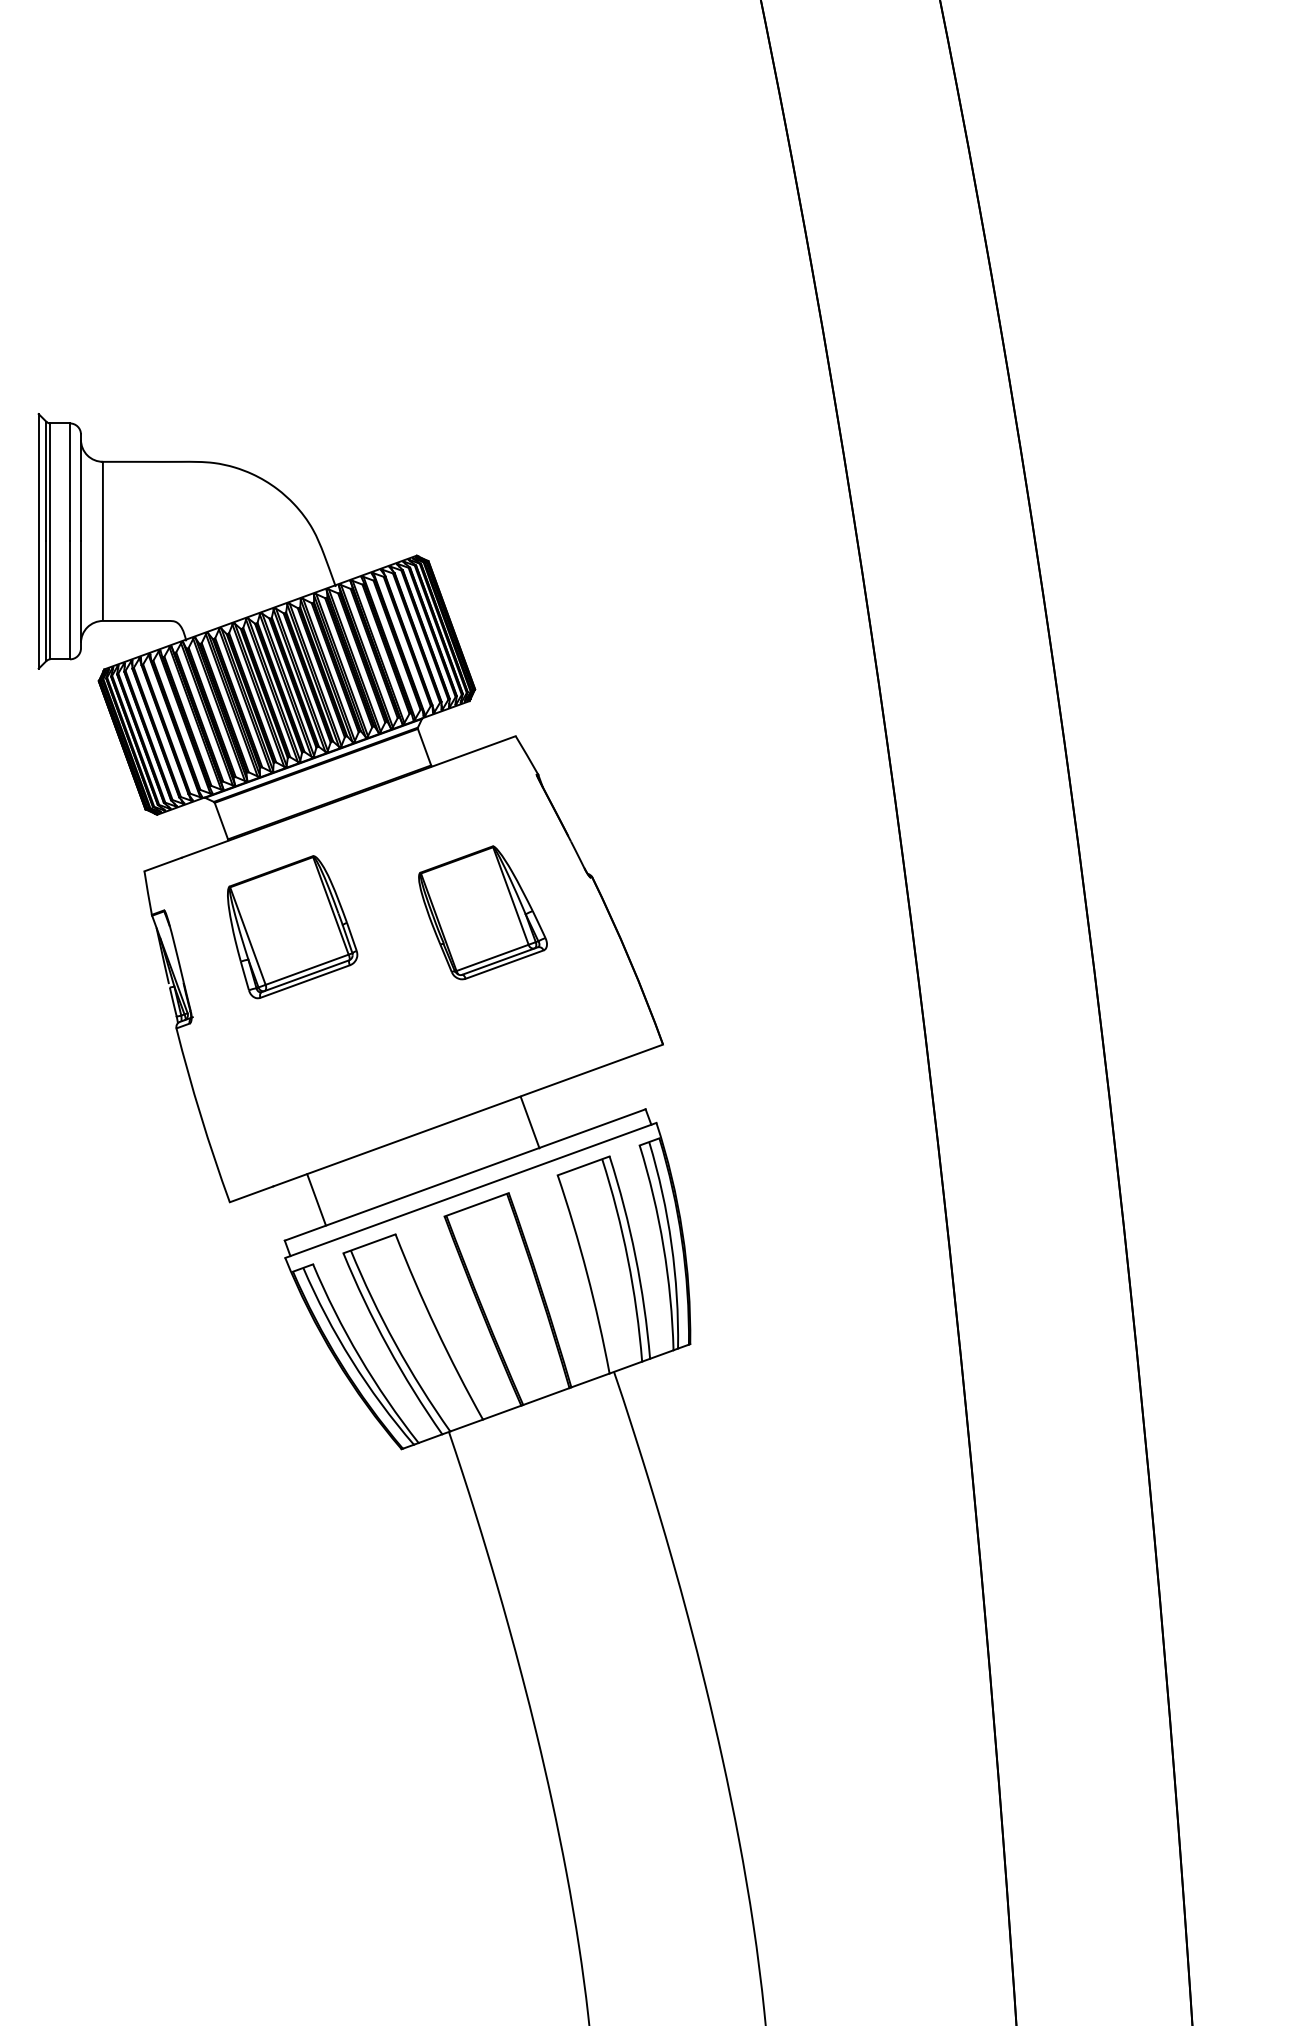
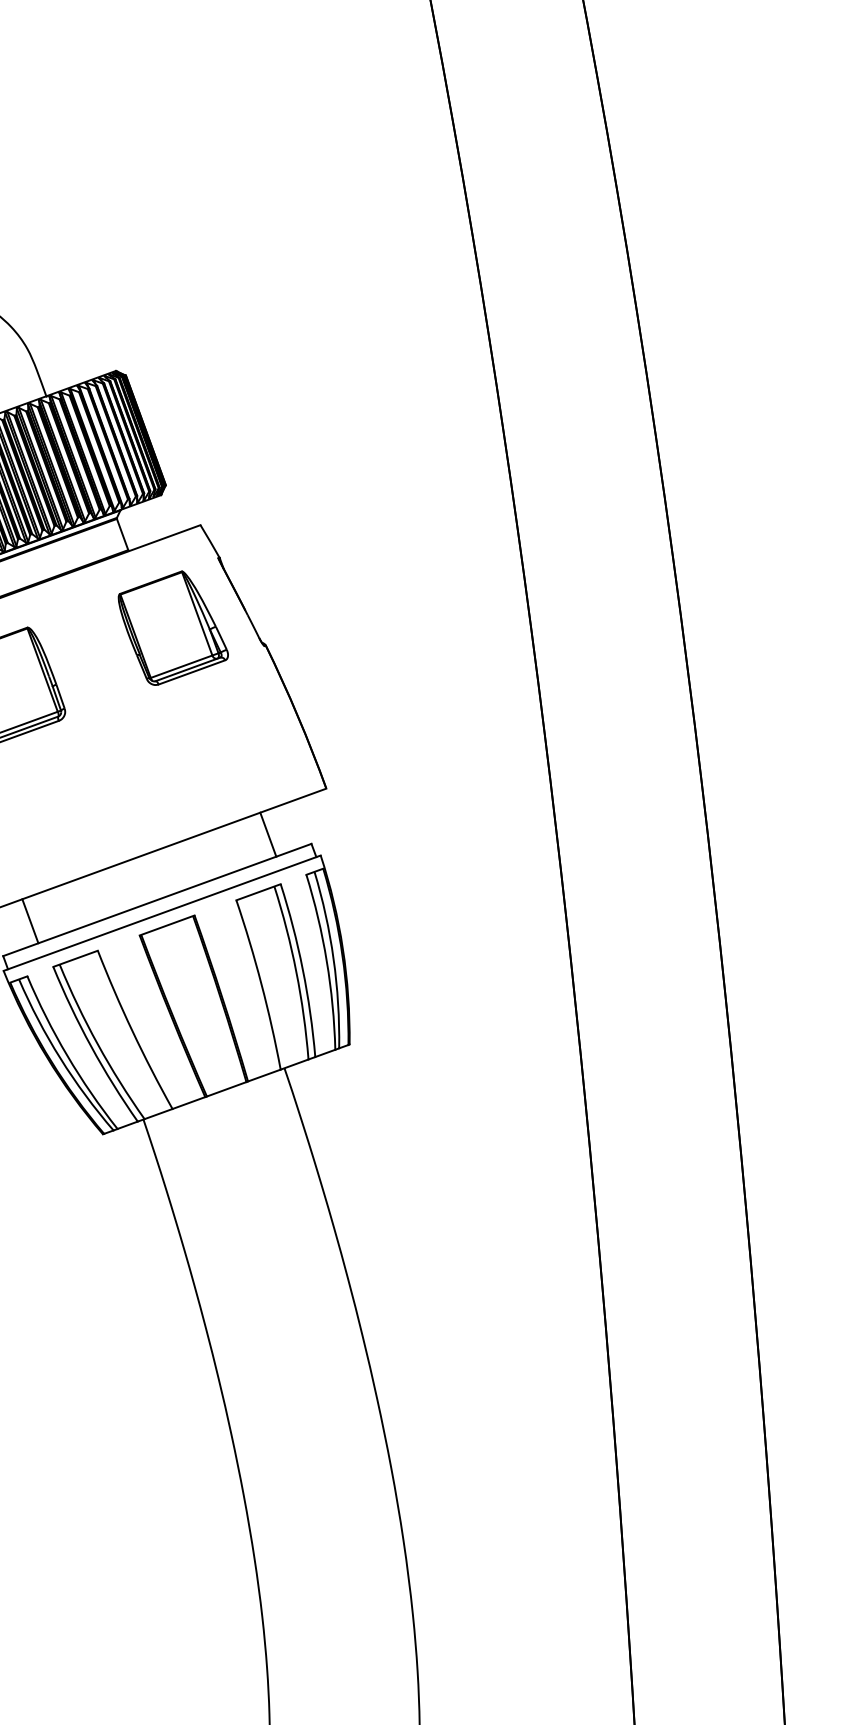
part: (482, 912) -> (172, 627), moved
line: (529, 1122) -> (267, 834), moved

